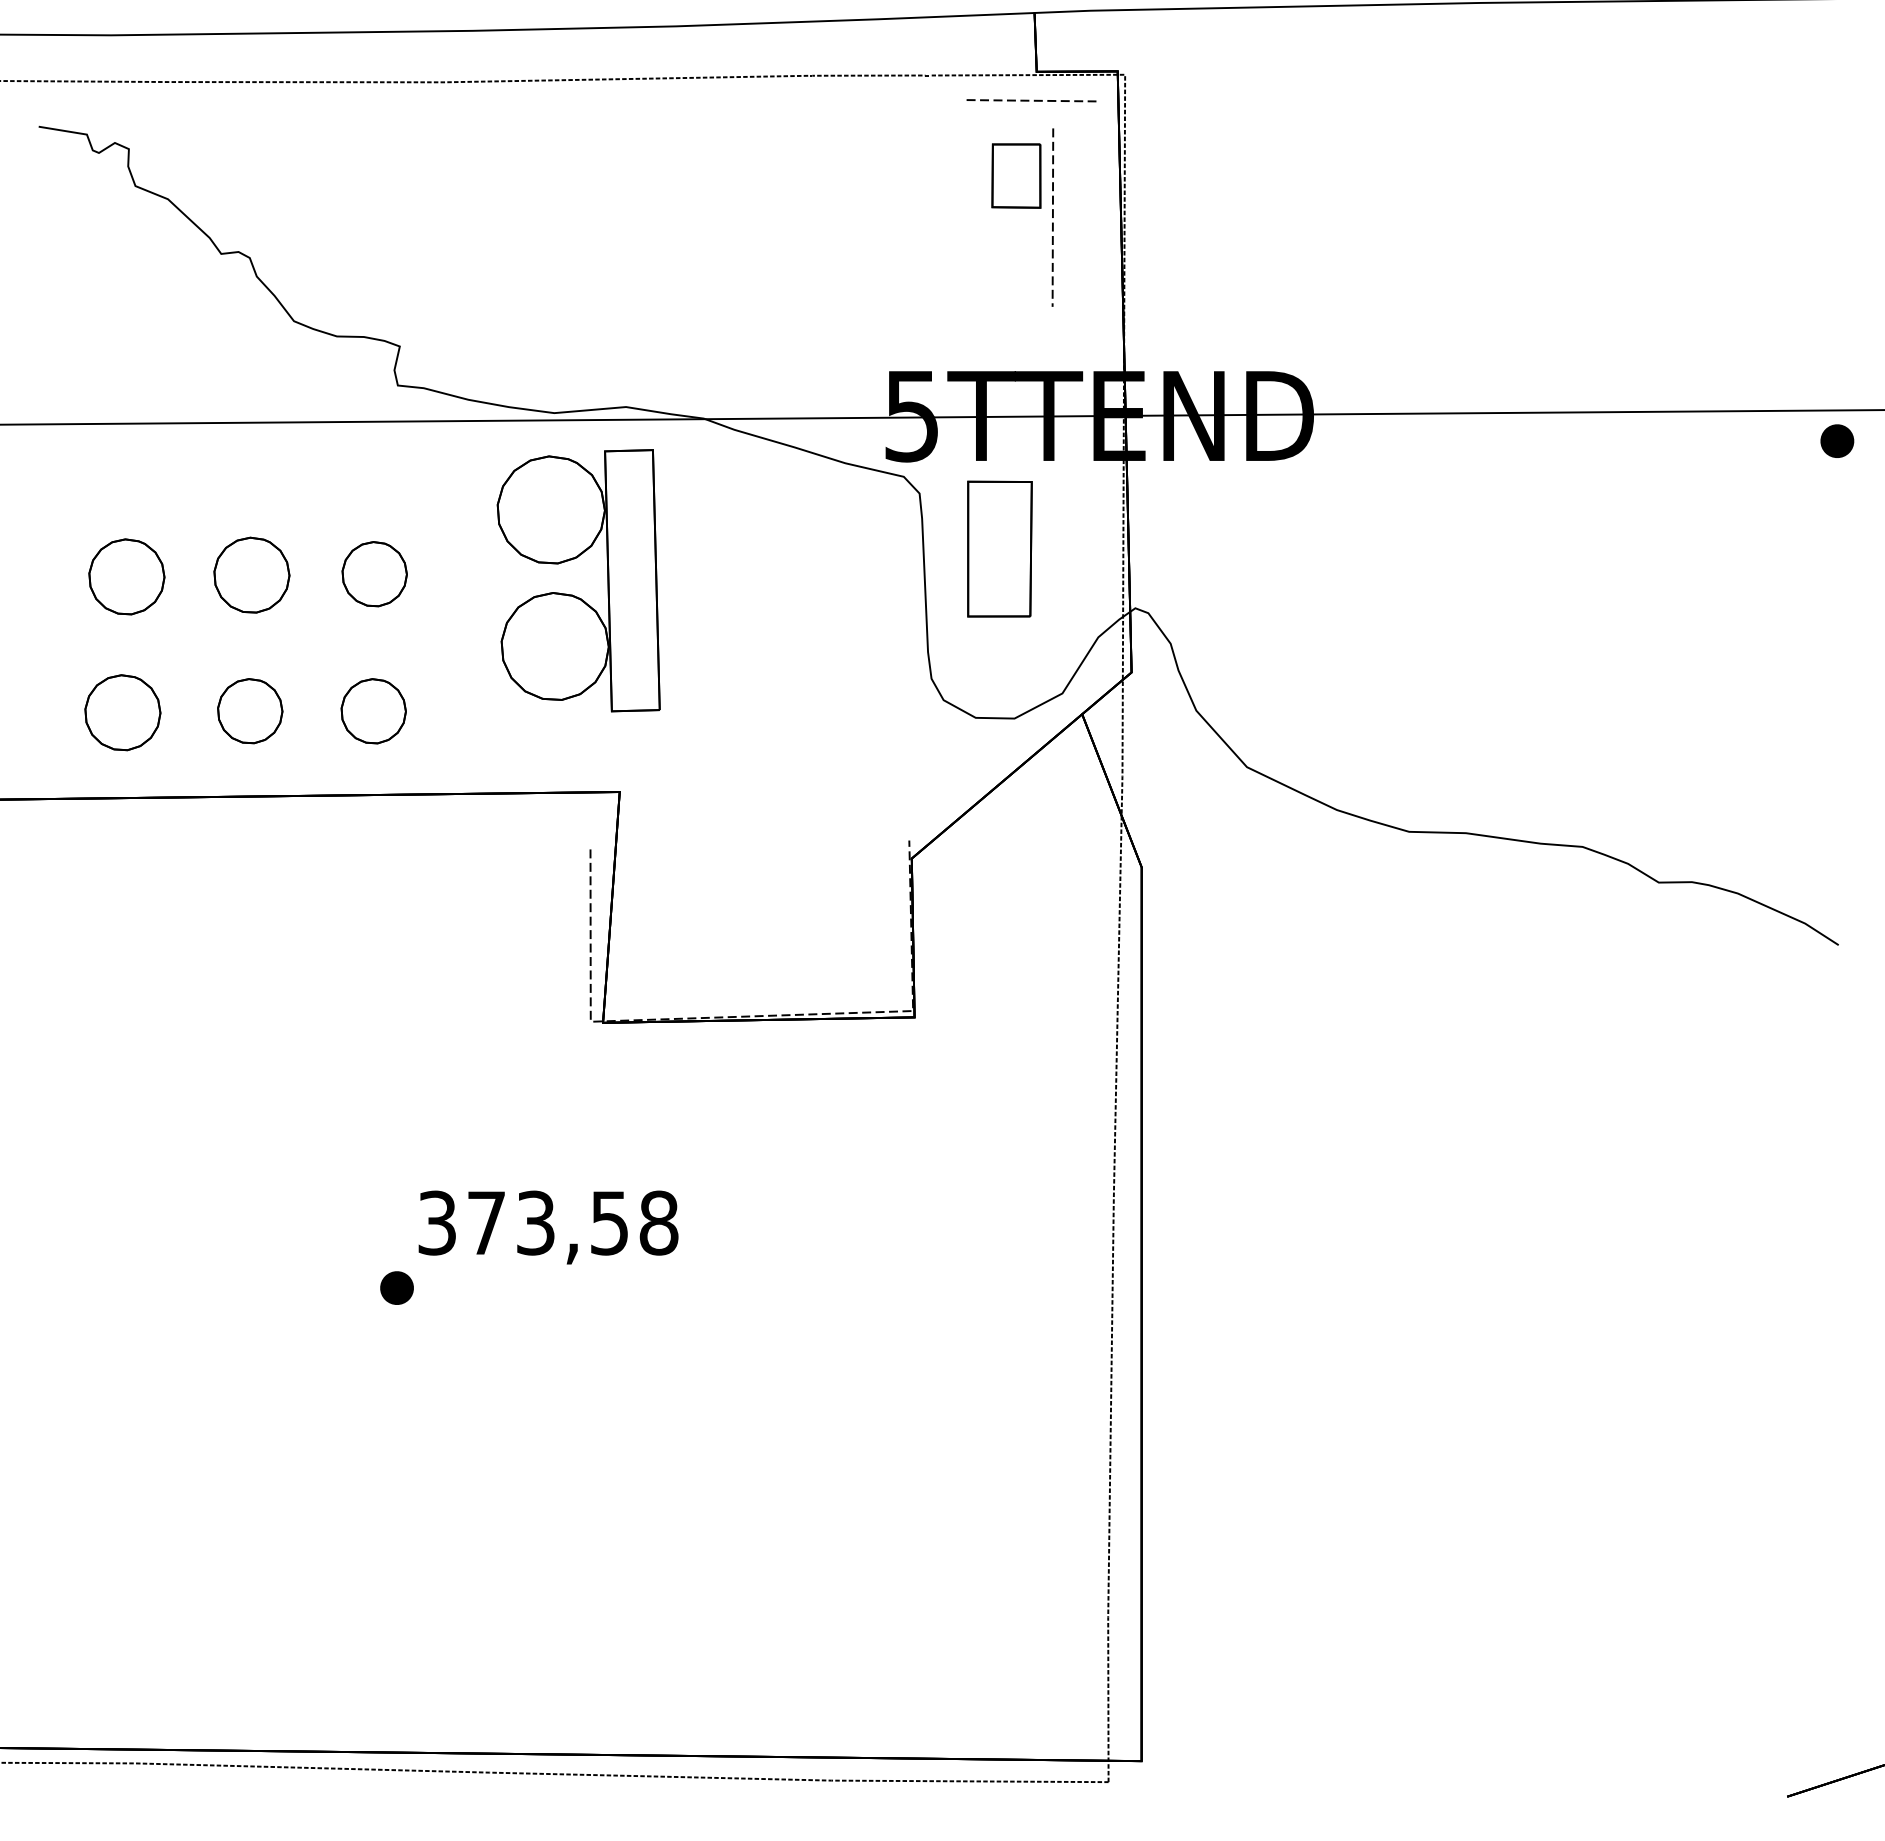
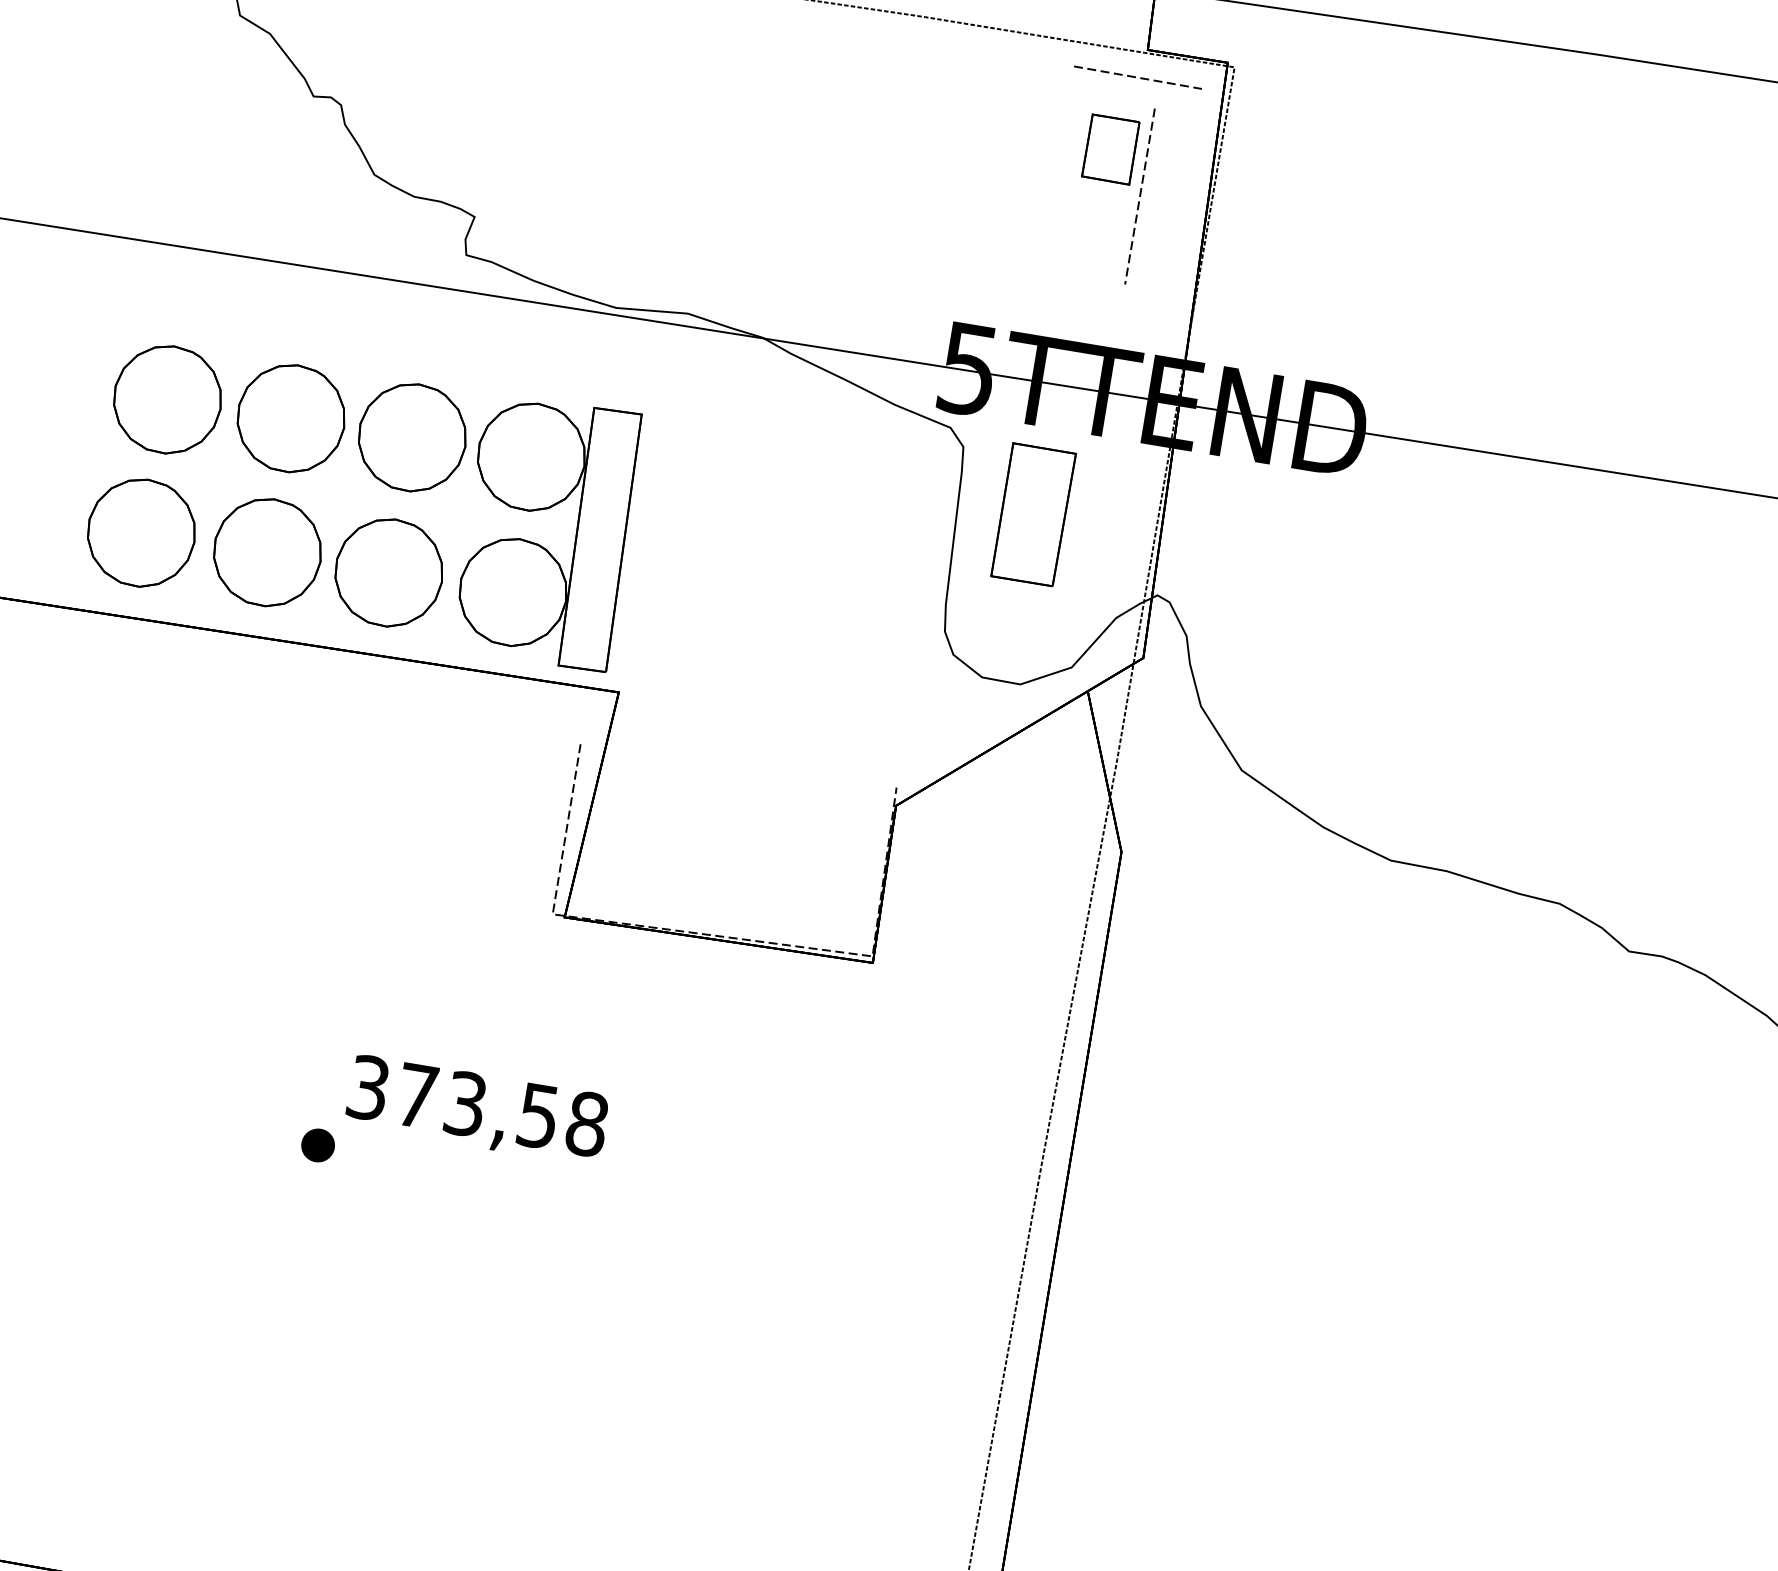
part: (374, 573) -> (412, 436), size x1.67
part: (251, 574) -> (291, 417), size x1.43
part: (126, 576) -> (167, 399), size x1.43
part: (572, 594) -> (538, 543), moved
part: (249, 710) -> (266, 551), size x1.67
part: (373, 710) -> (389, 571), size x1.67
part: (122, 712) -> (141, 532), size x1.43

